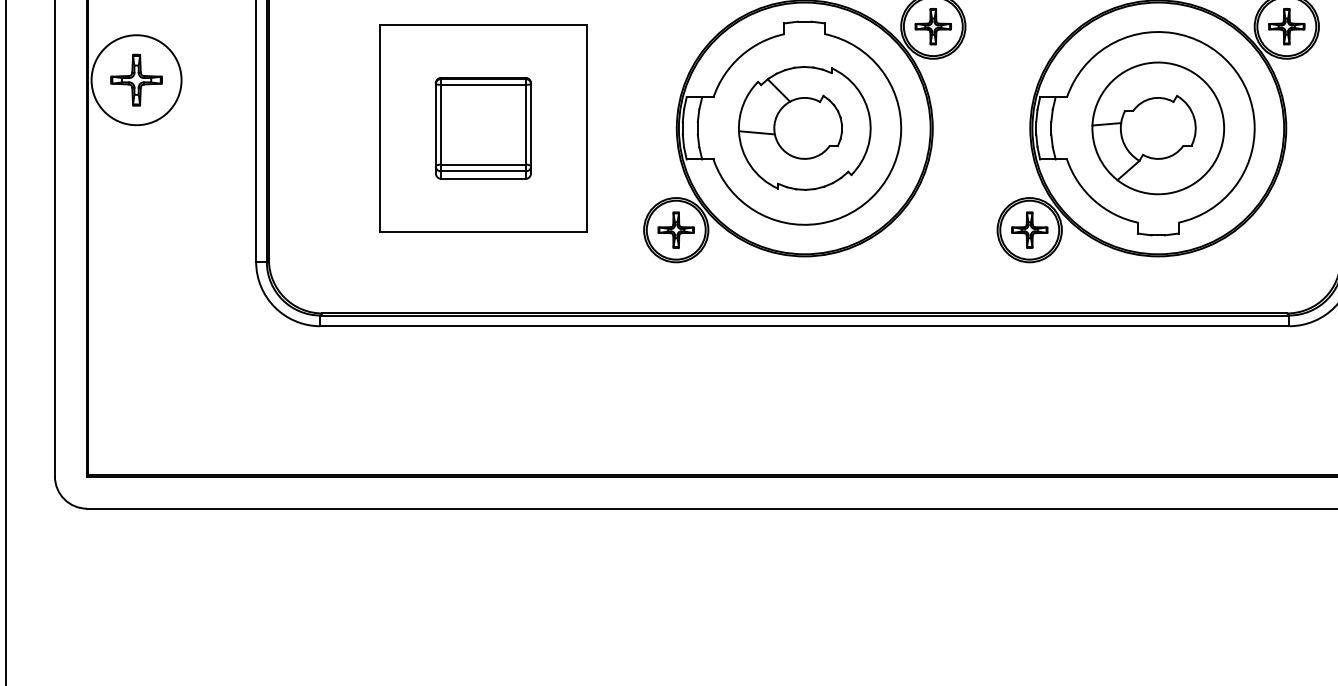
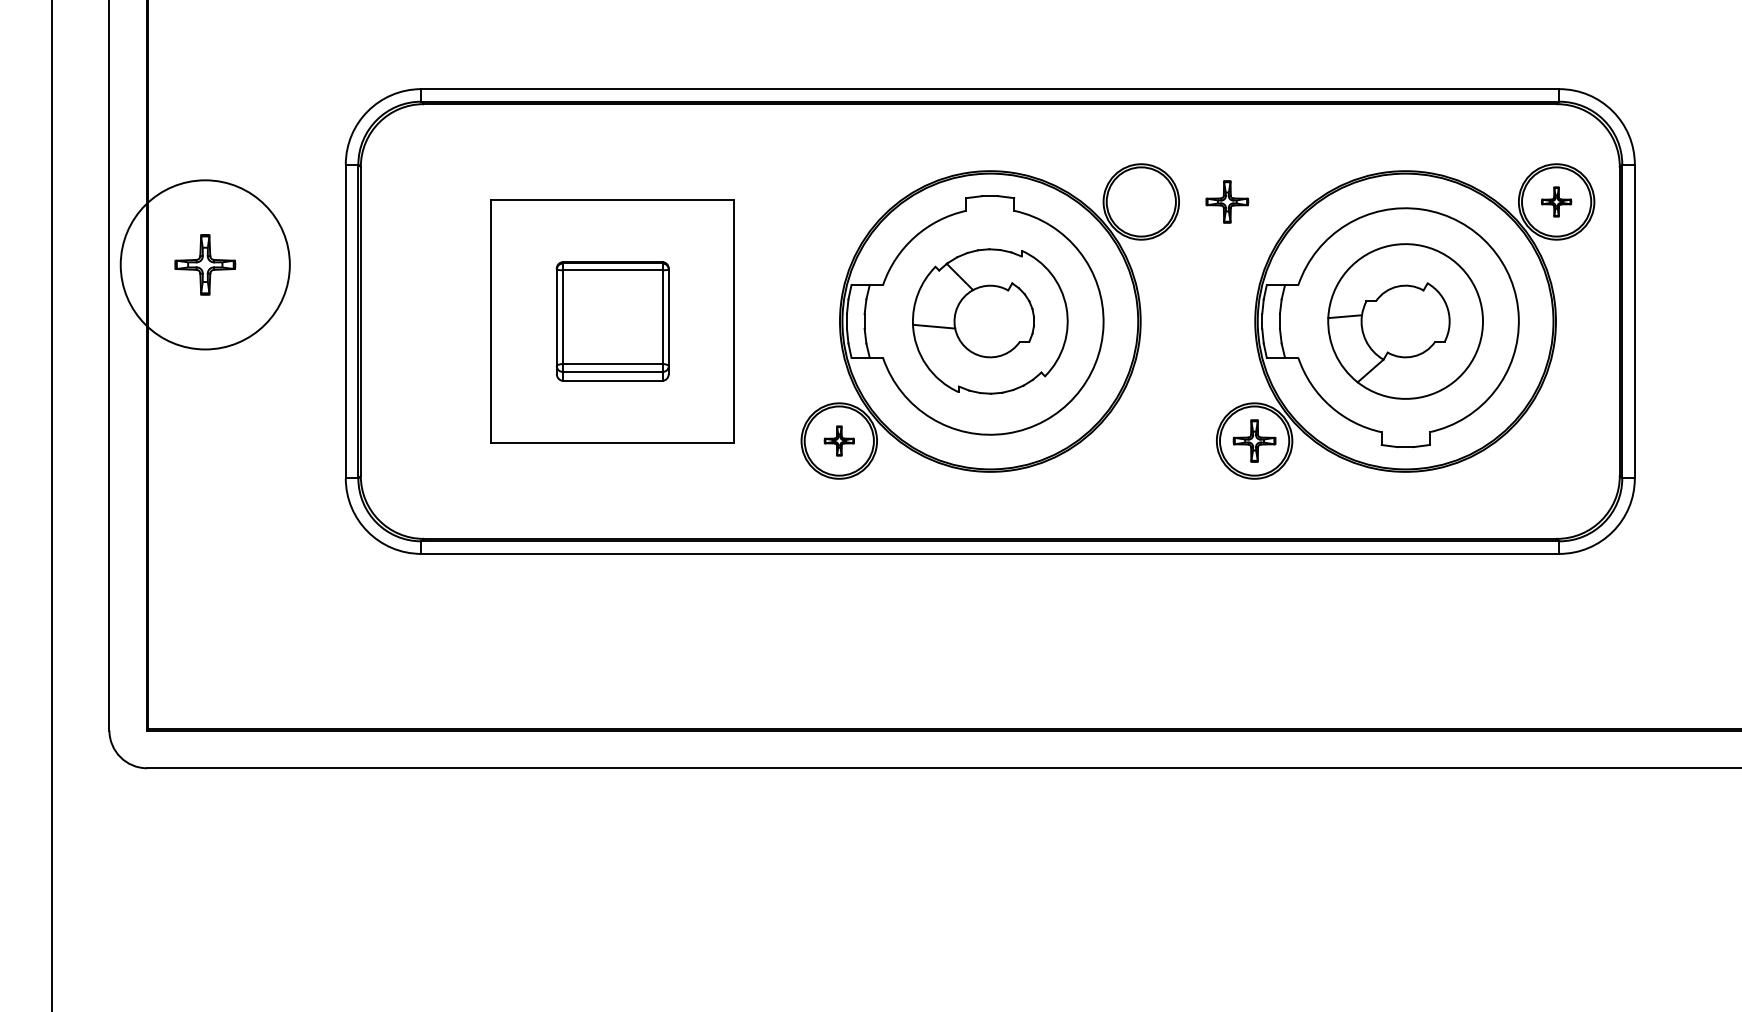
part: (933, 26) -> (1227, 201), moved
part: (1286, 26) -> (1556, 201), size x0.7
circle: (136, 79) -> (205, 264), size x1.6
part: (676, 229) -> (839, 440), size x0.7

